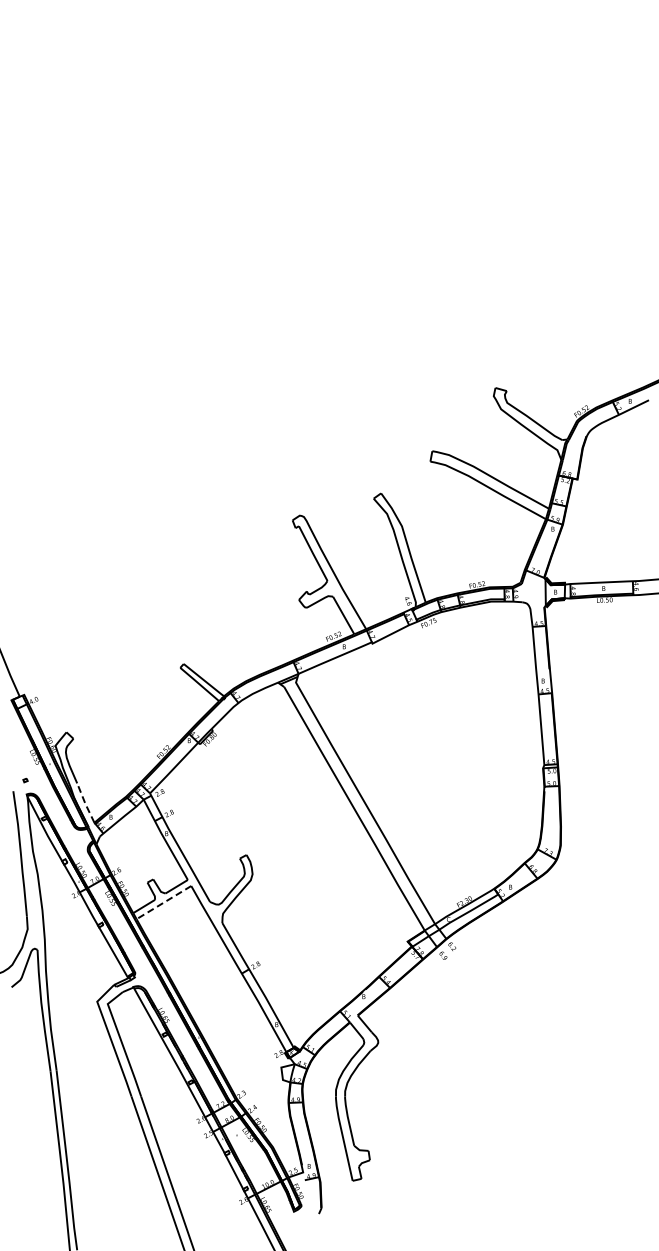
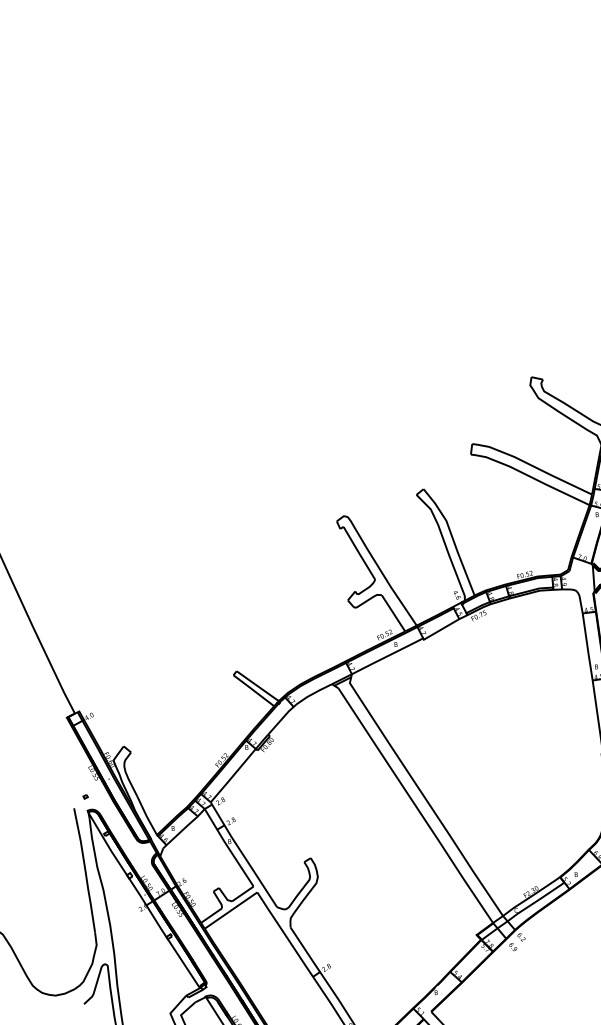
line: (85, 803) -> (146, 816), dashed -> solid
line: (163, 902) -> (230, 910), dashed -> solid

